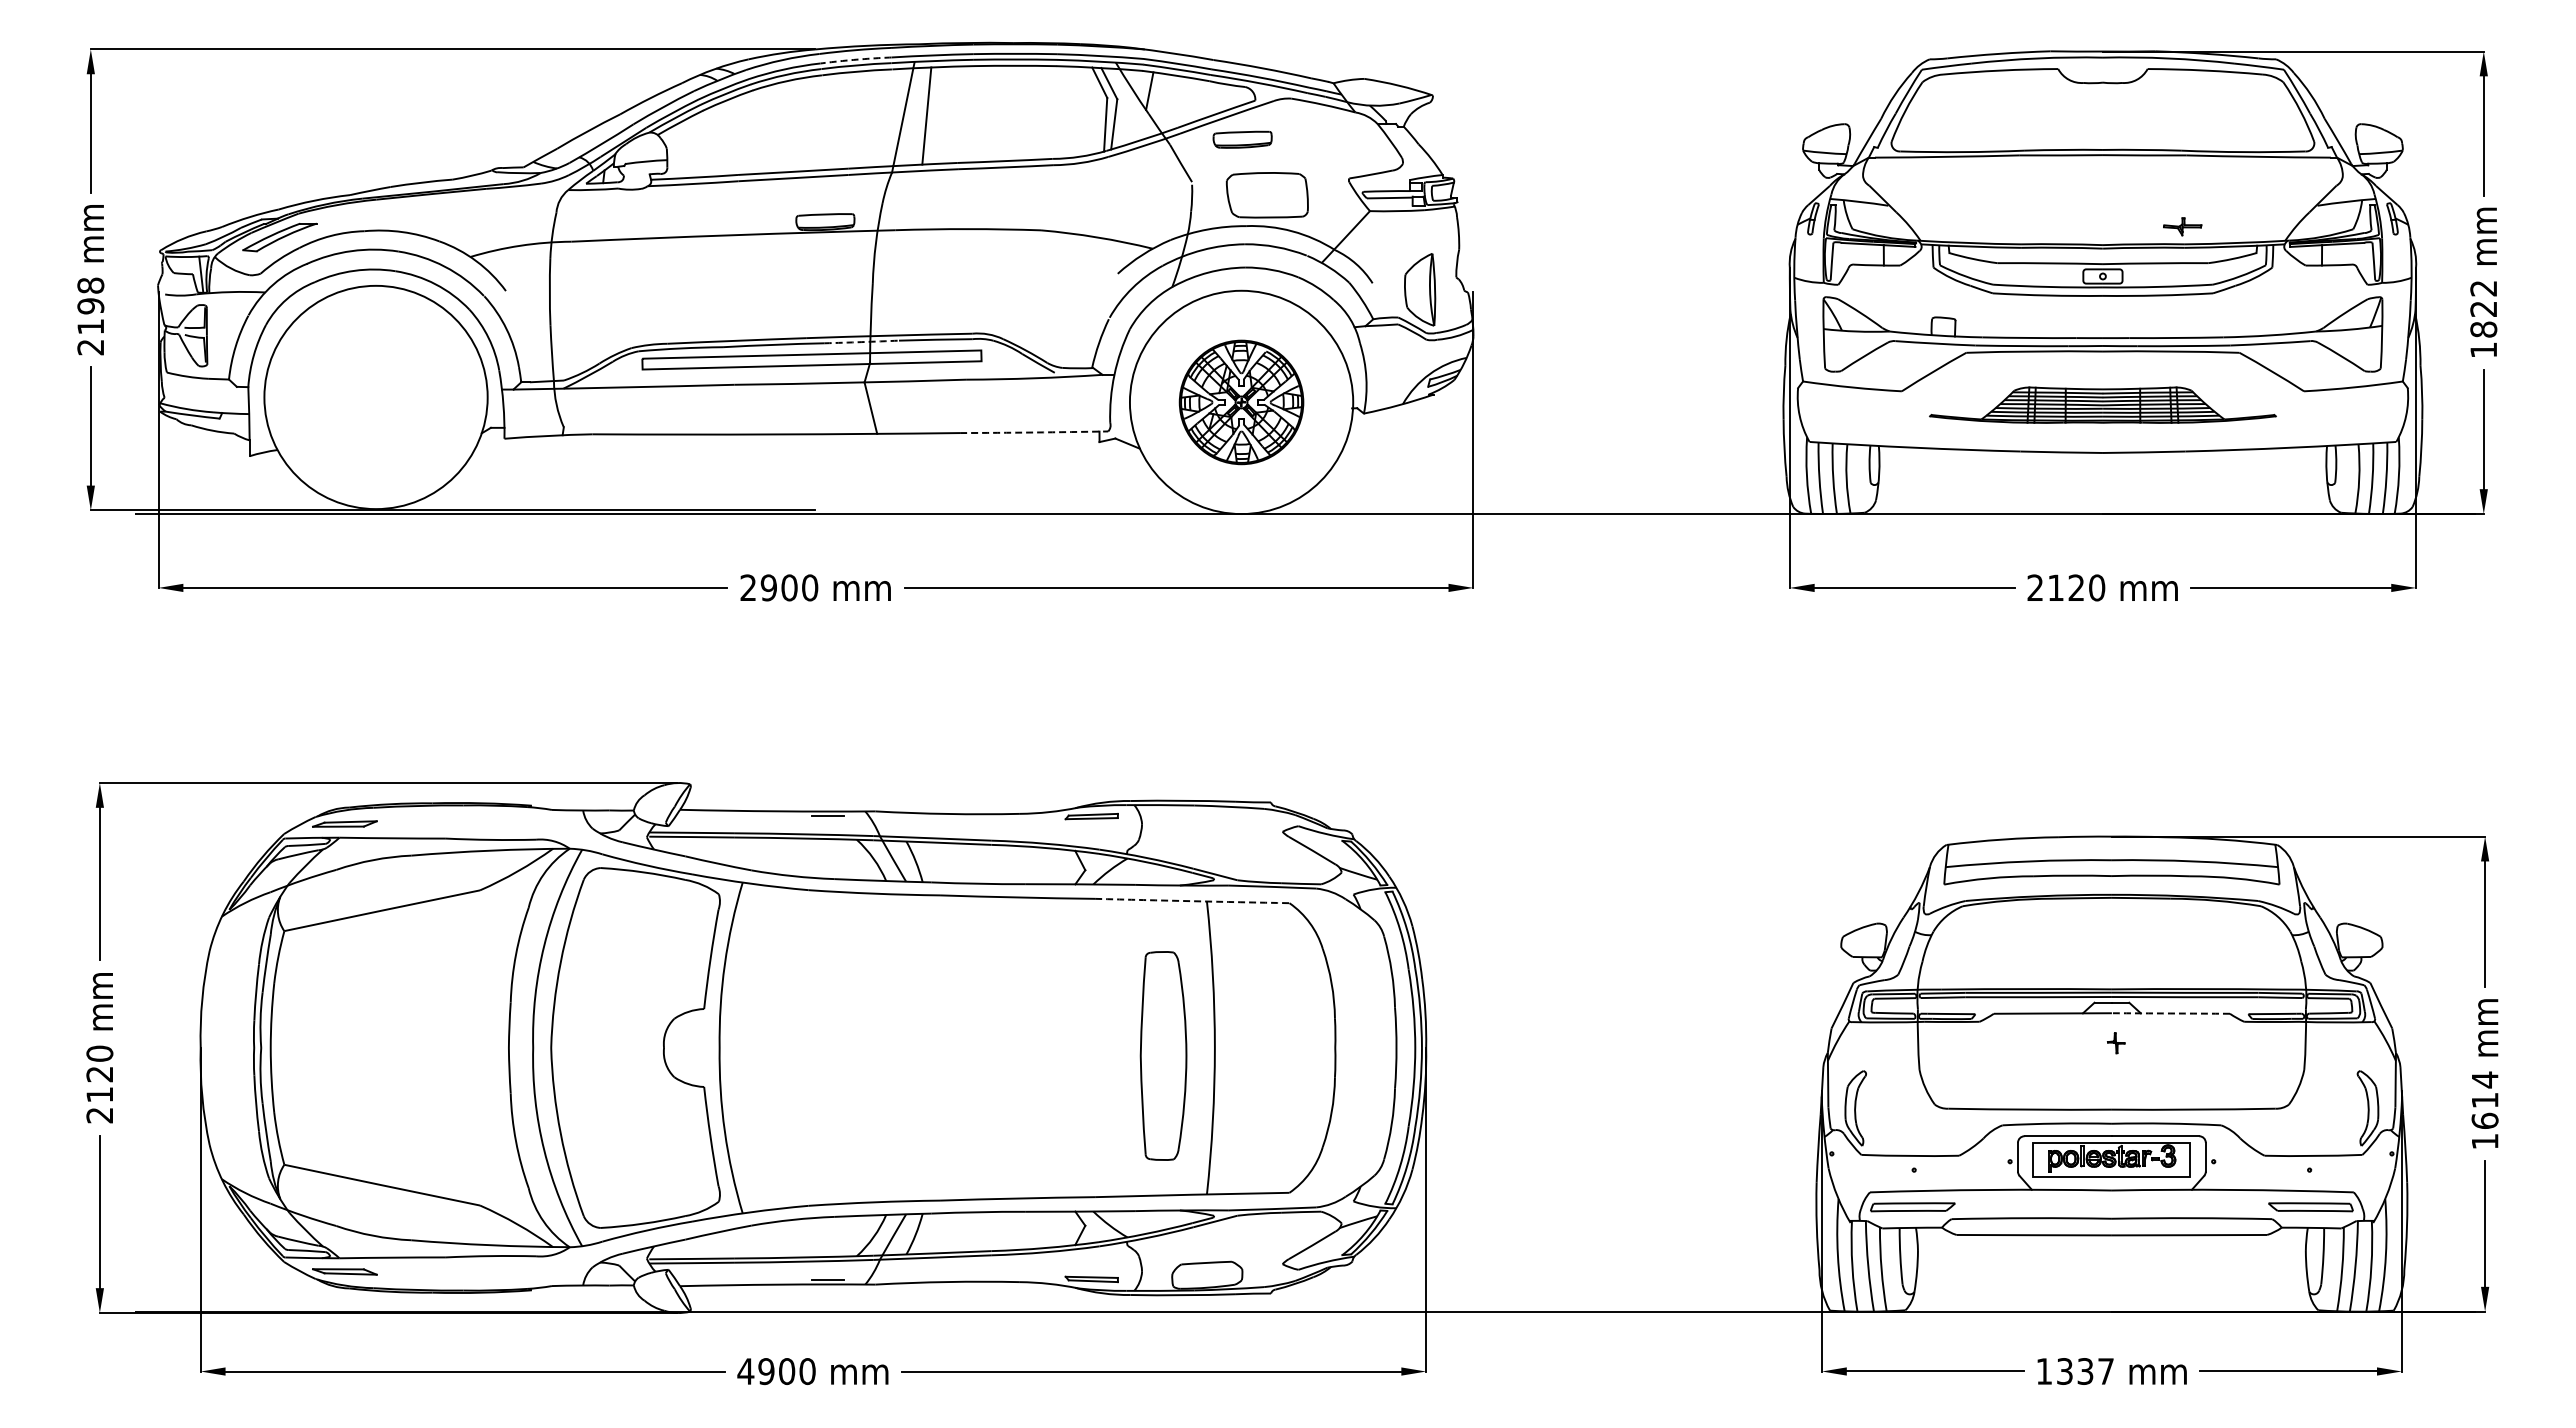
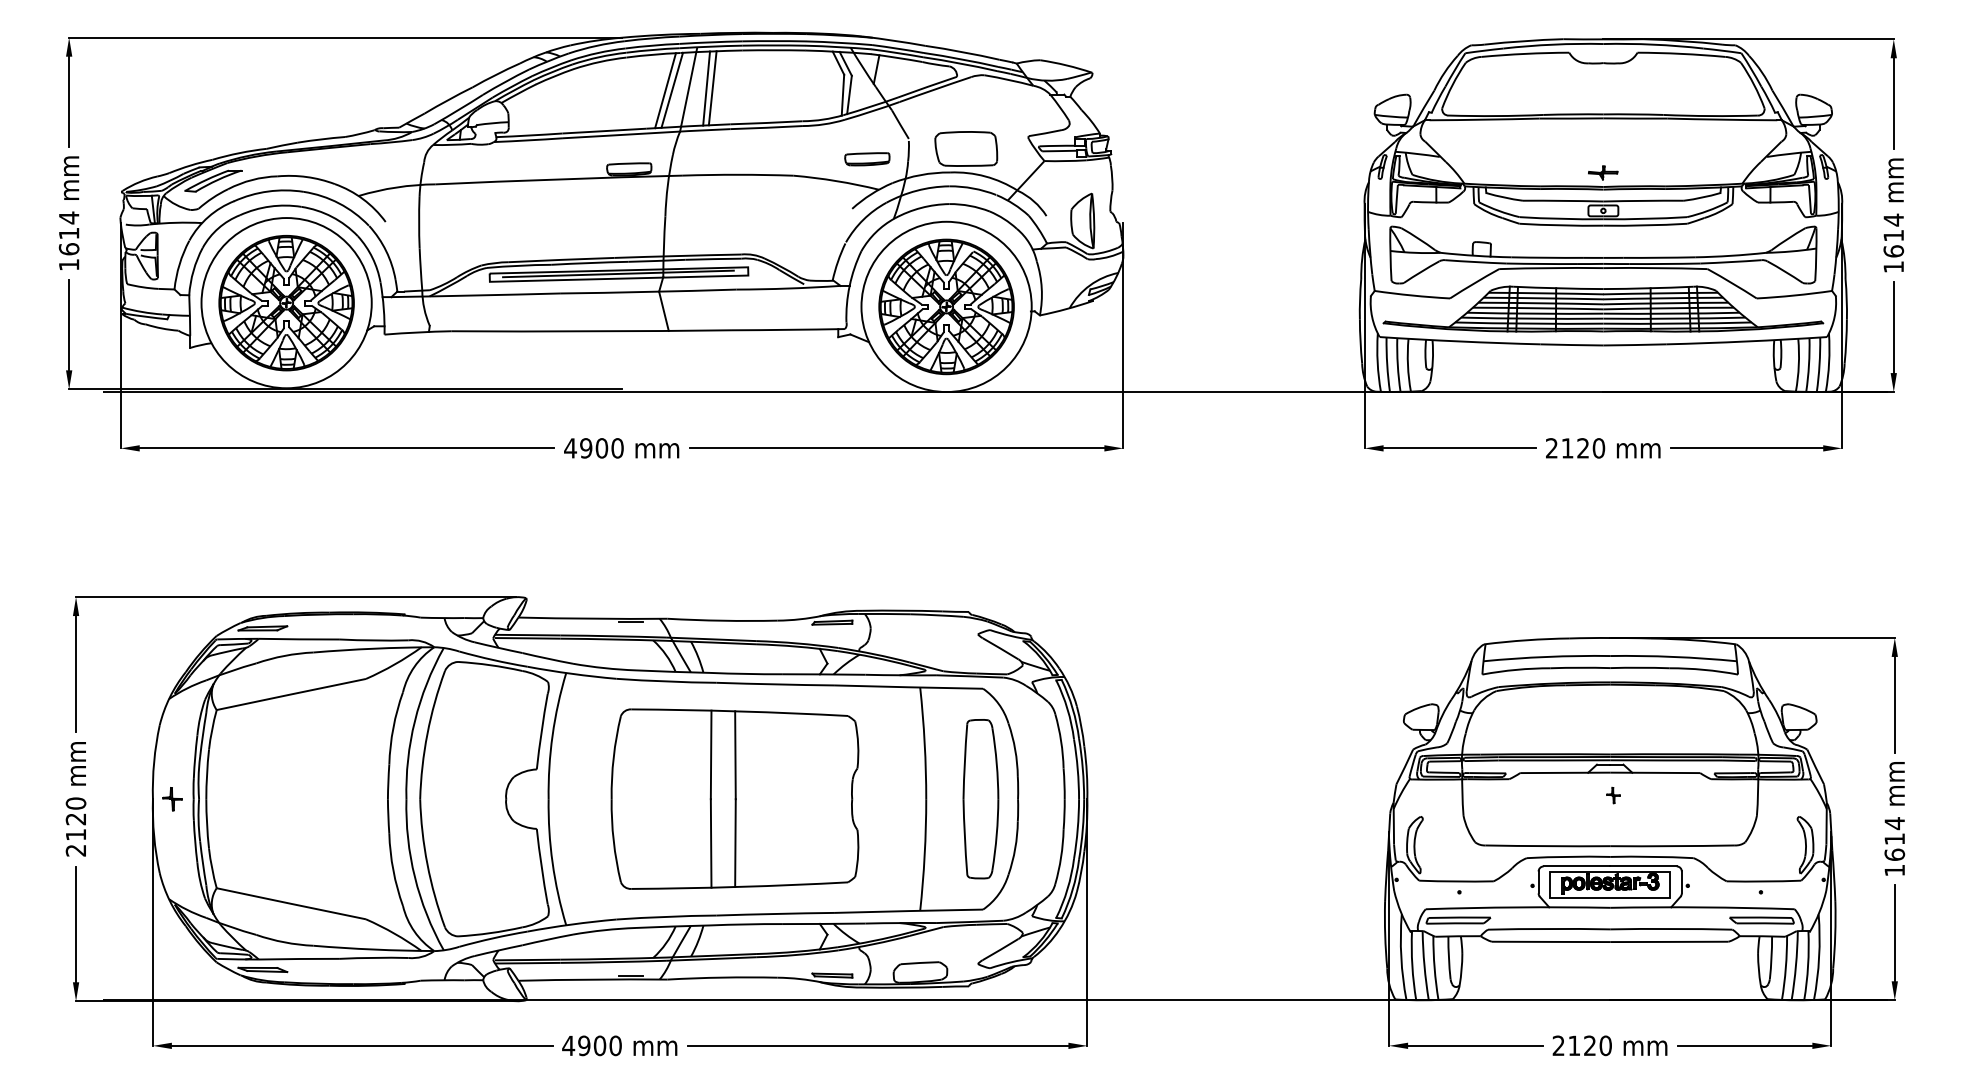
arc: (856, 59) -> (652, 45), dashed -> solid
line: (934, 115) -> (712, 88), added
line: (872, 118) -> (665, 90), added
line: (881, 118) -> (672, 90), added
part: (1242, 139) -> (867, 159), moved
part: (2182, 226) -> (1603, 172), moved
text: (2483, 308) -> (1893, 235), 1822 -> 1614
text: (90, 316) -> (68, 241), 2198 -> 1614
arc: (861, 342) -> (656, 261), dashed -> solid
line: (810, 358) -> (617, 273), added
part: (375, 397) -> (286, 303), added
part: (1241, 402) -> (946, 306), size x1.43
part: (2102, 404) -> (1603, 308), size x1.67
arc: (1034, 432) -> (788, 329), dashed -> solid
text: (747, 587) -> (569, 448), 2900 -> 4900
arc: (1192, 901) -> (909, 687), dashed -> solid
arc: (2170, 1013) -> (1654, 772), dashed -> solid
part: (226, 1047) -> (172, 798), added
part: (963, 1047) -> (734, 798), added
part: (1163, 1055) -> (980, 798), moved
text: (2075, 1371) -> (1582, 1045), 1337 -> 2120

